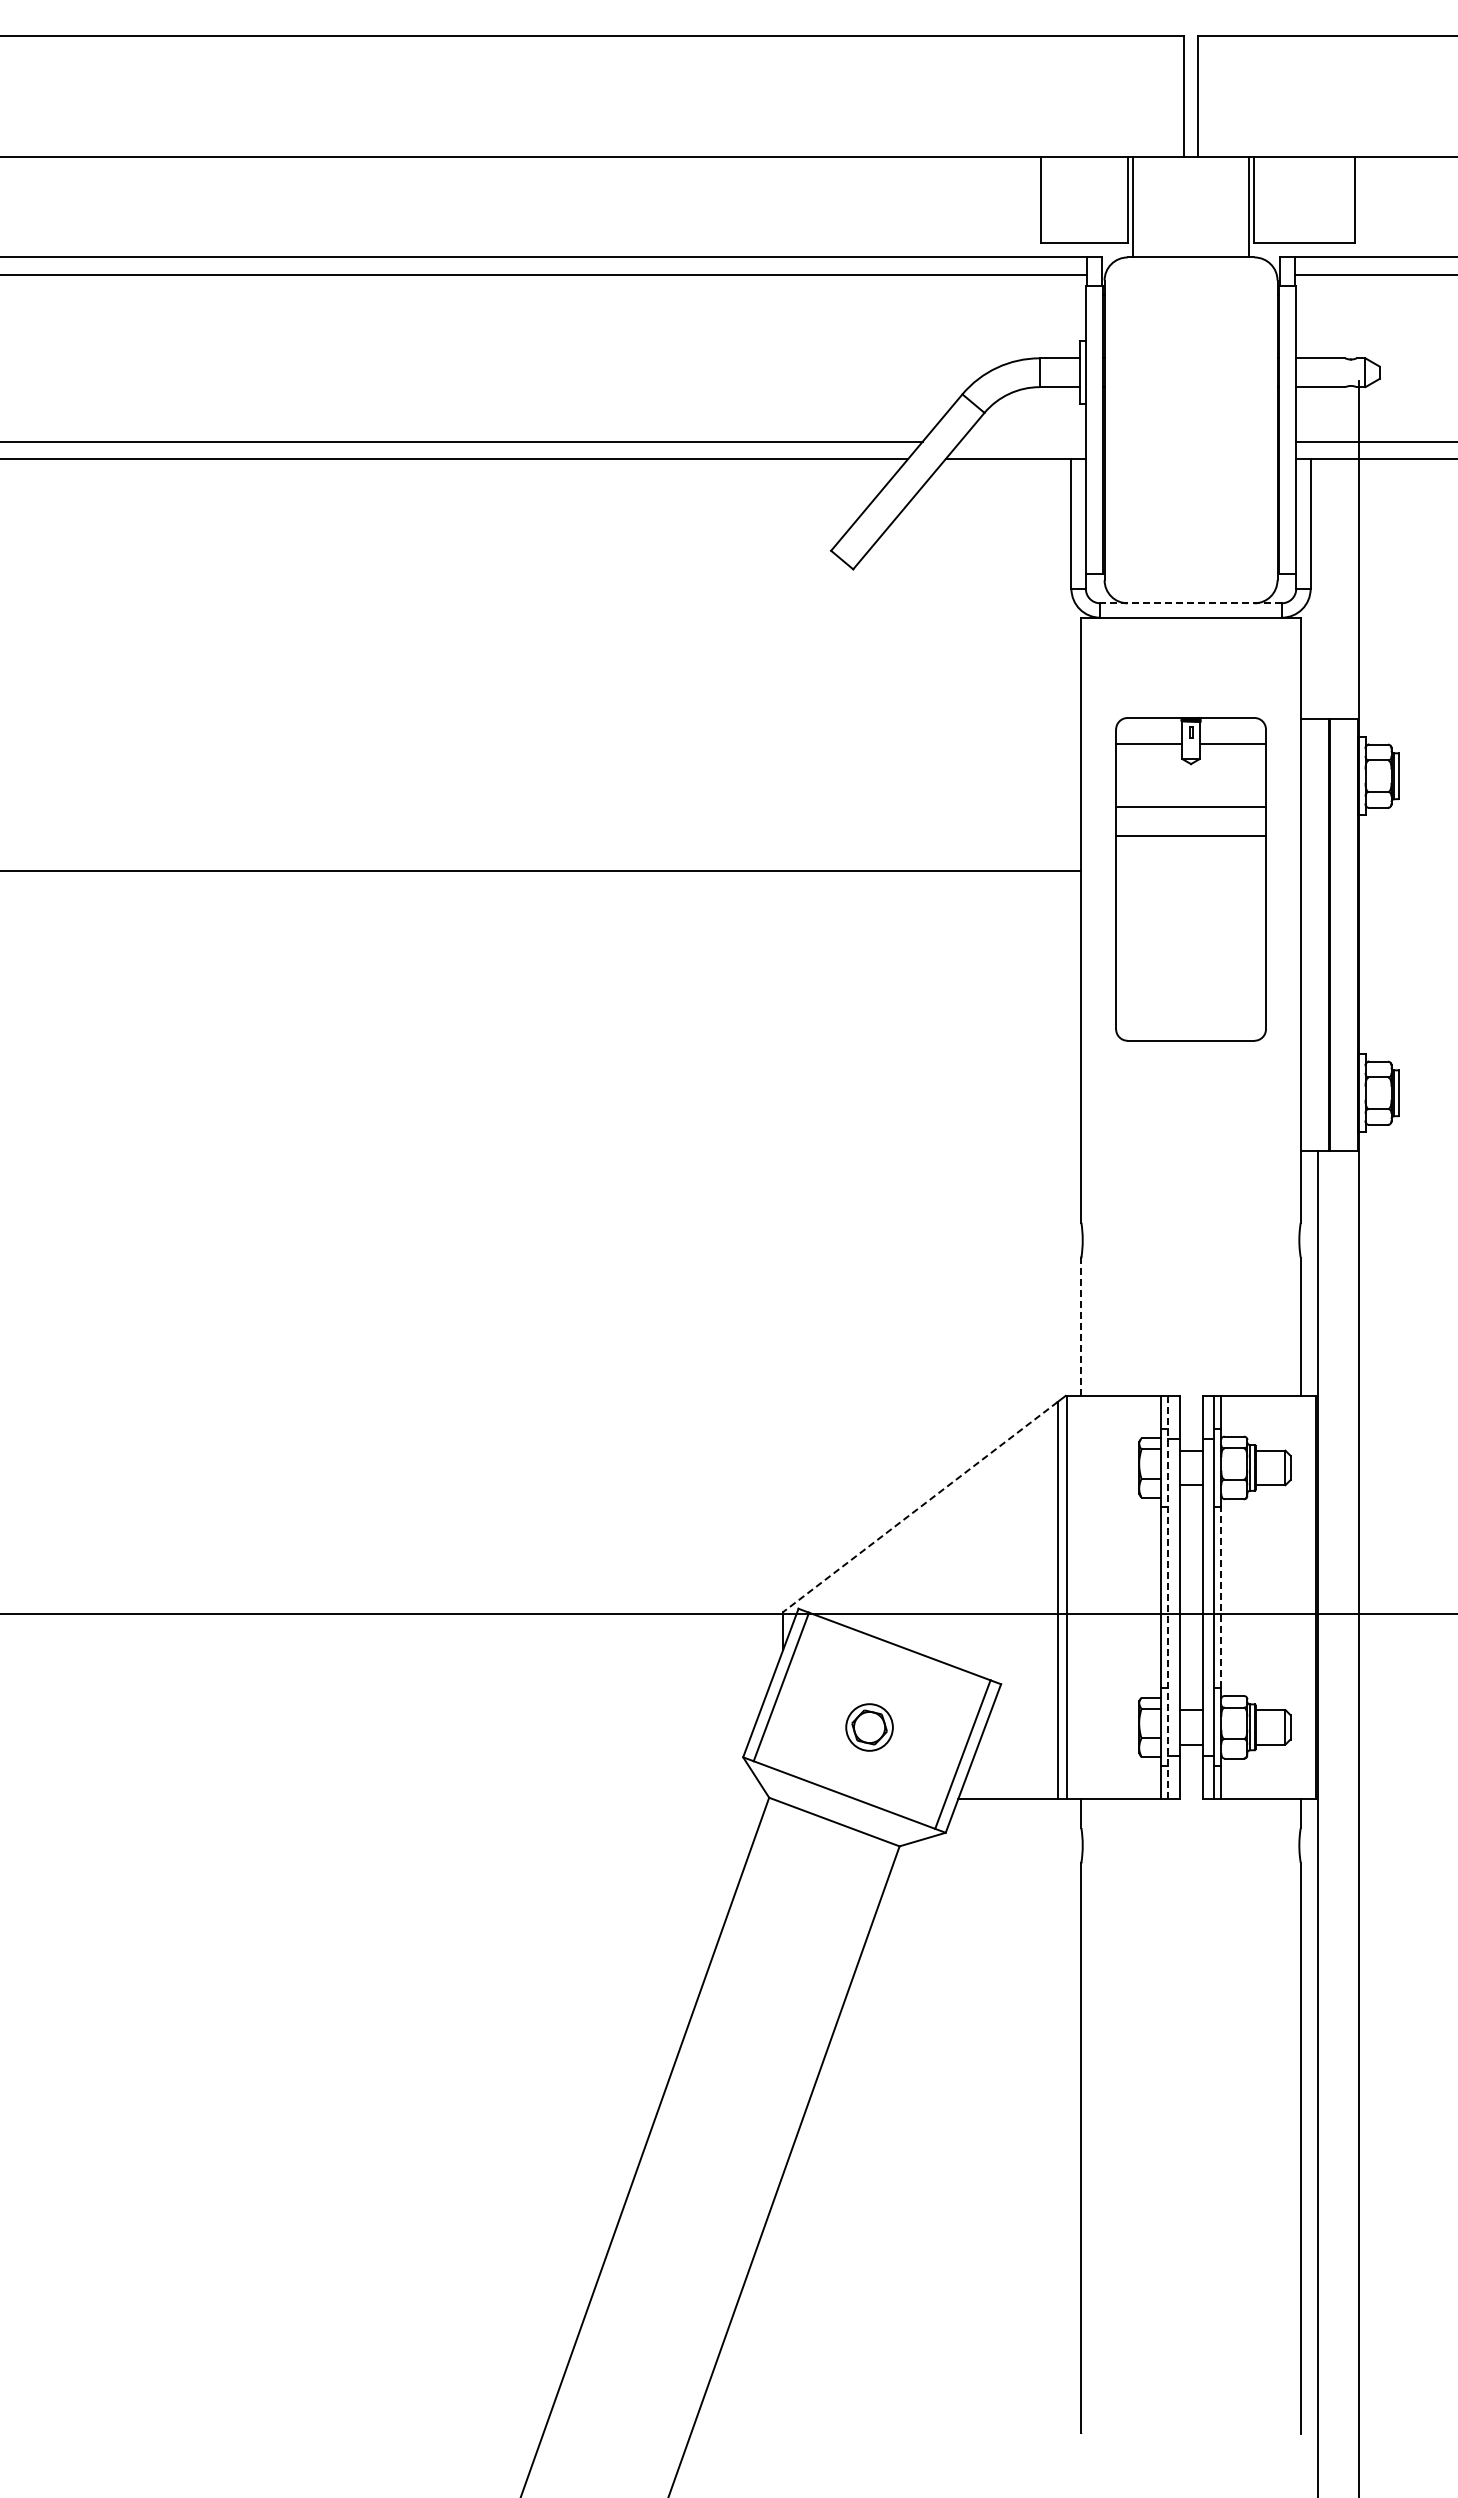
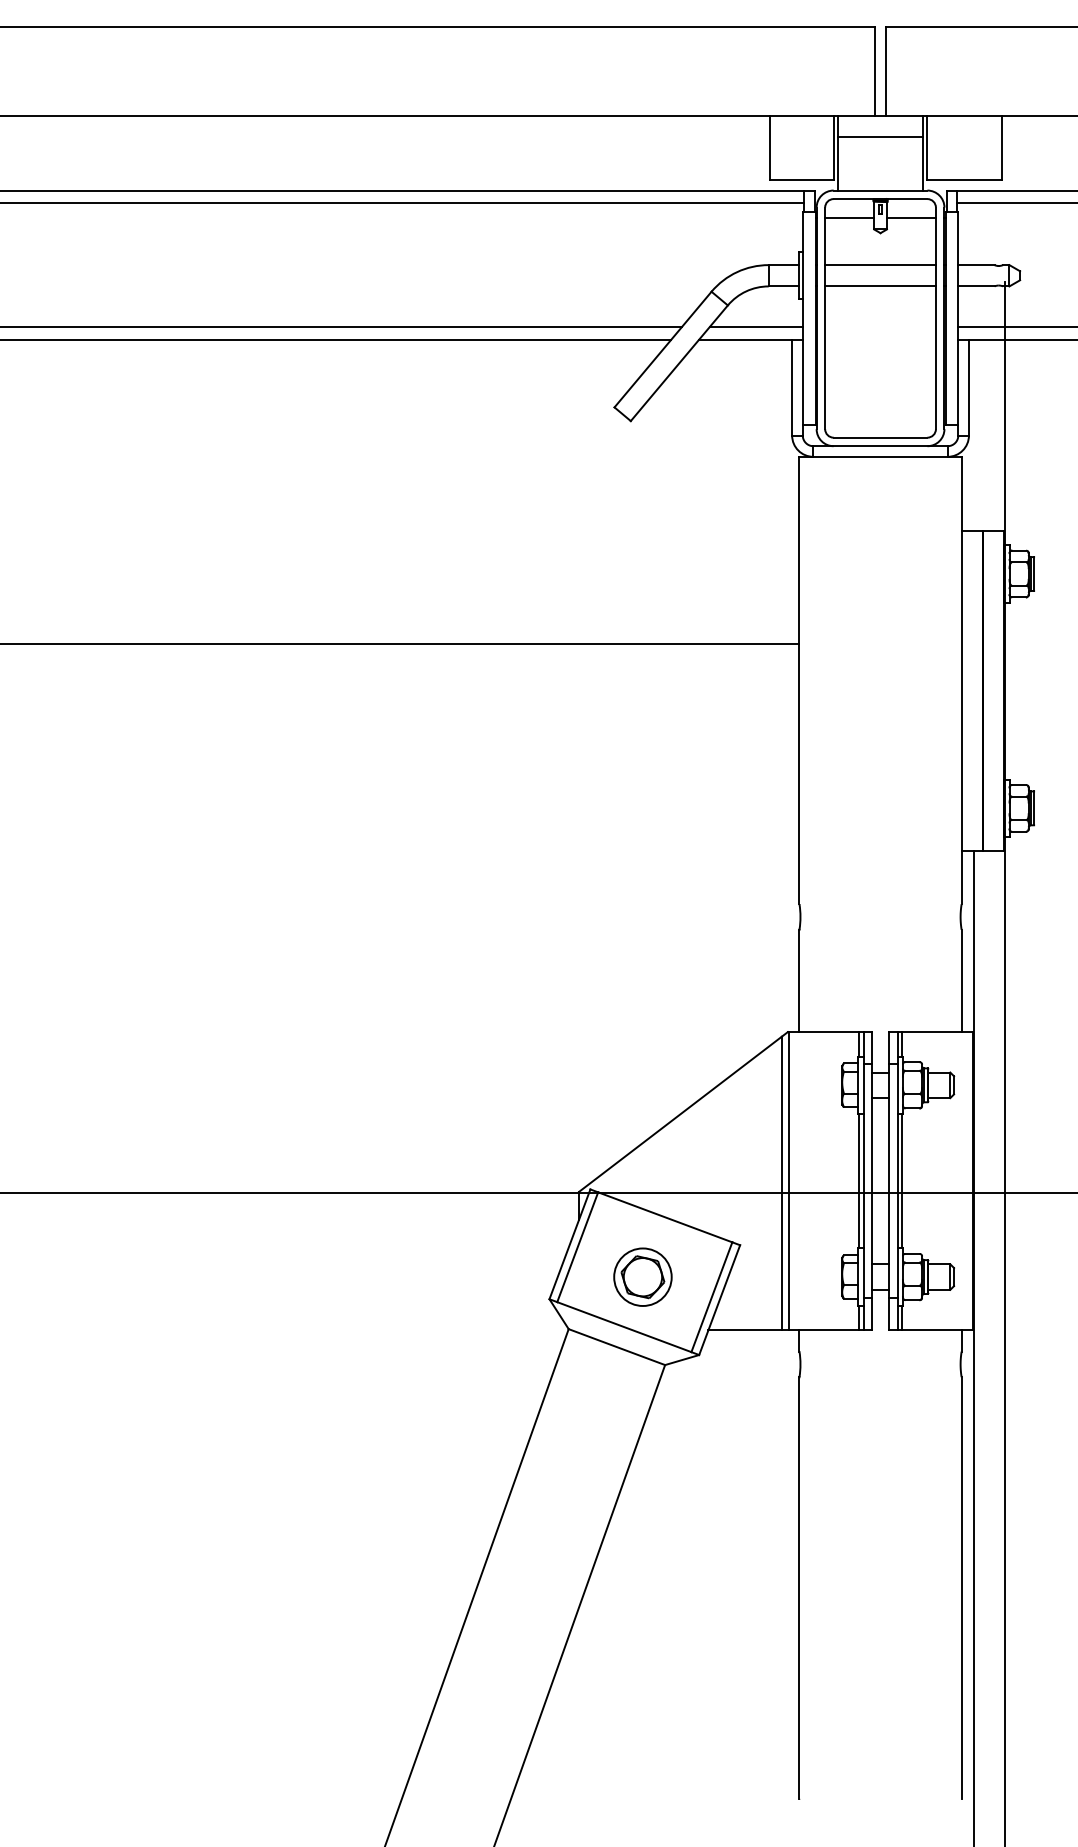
line: (1190, 185) -> (880, 137), added
line: (1022, 441) -> (755, 326), added
line: (1191, 603) -> (880, 446), dashed -> solid
part: (1190, 879) -> (880, 318), moved
line: (1081, 1326) -> (799, 980), dashed -> solid
line: (920, 1507) -> (680, 1114), dashed -> solid
line: (1168, 1597) -> (863, 1181), dashed -> solid
line: (1220, 1597) -> (902, 1181), dashed -> solid
part: (869, 1727) -> (642, 1277), size x1.67

